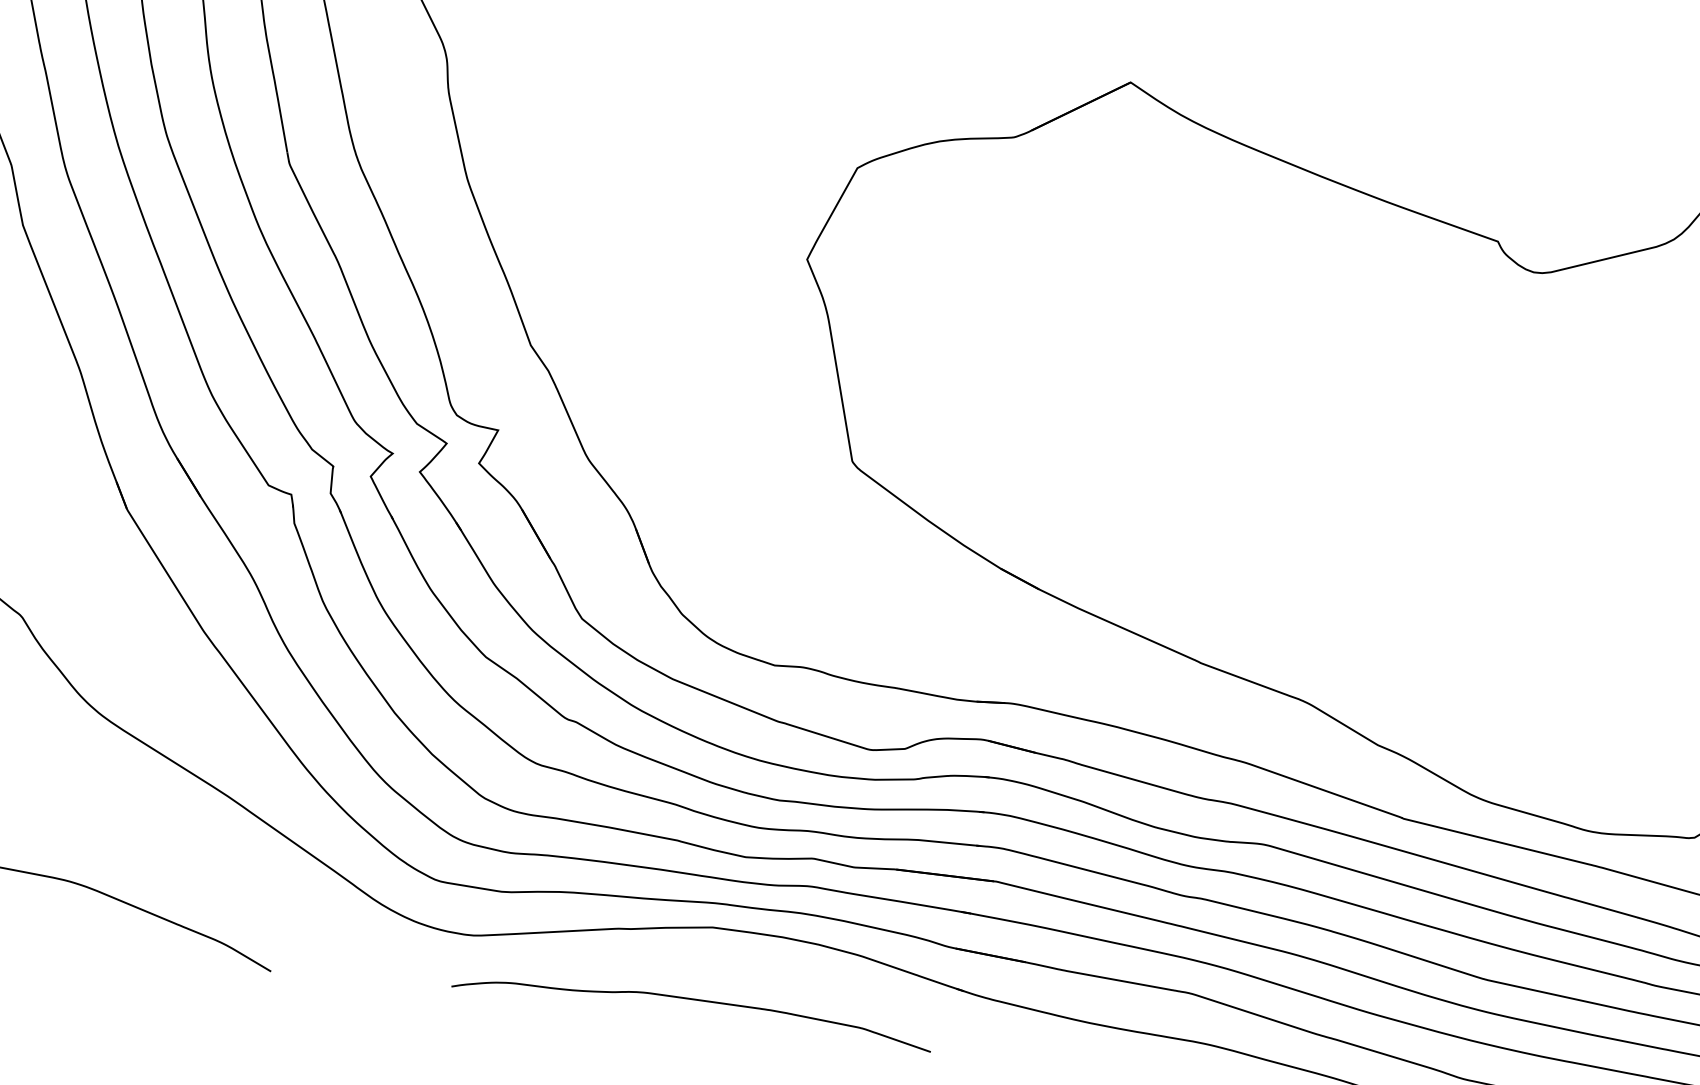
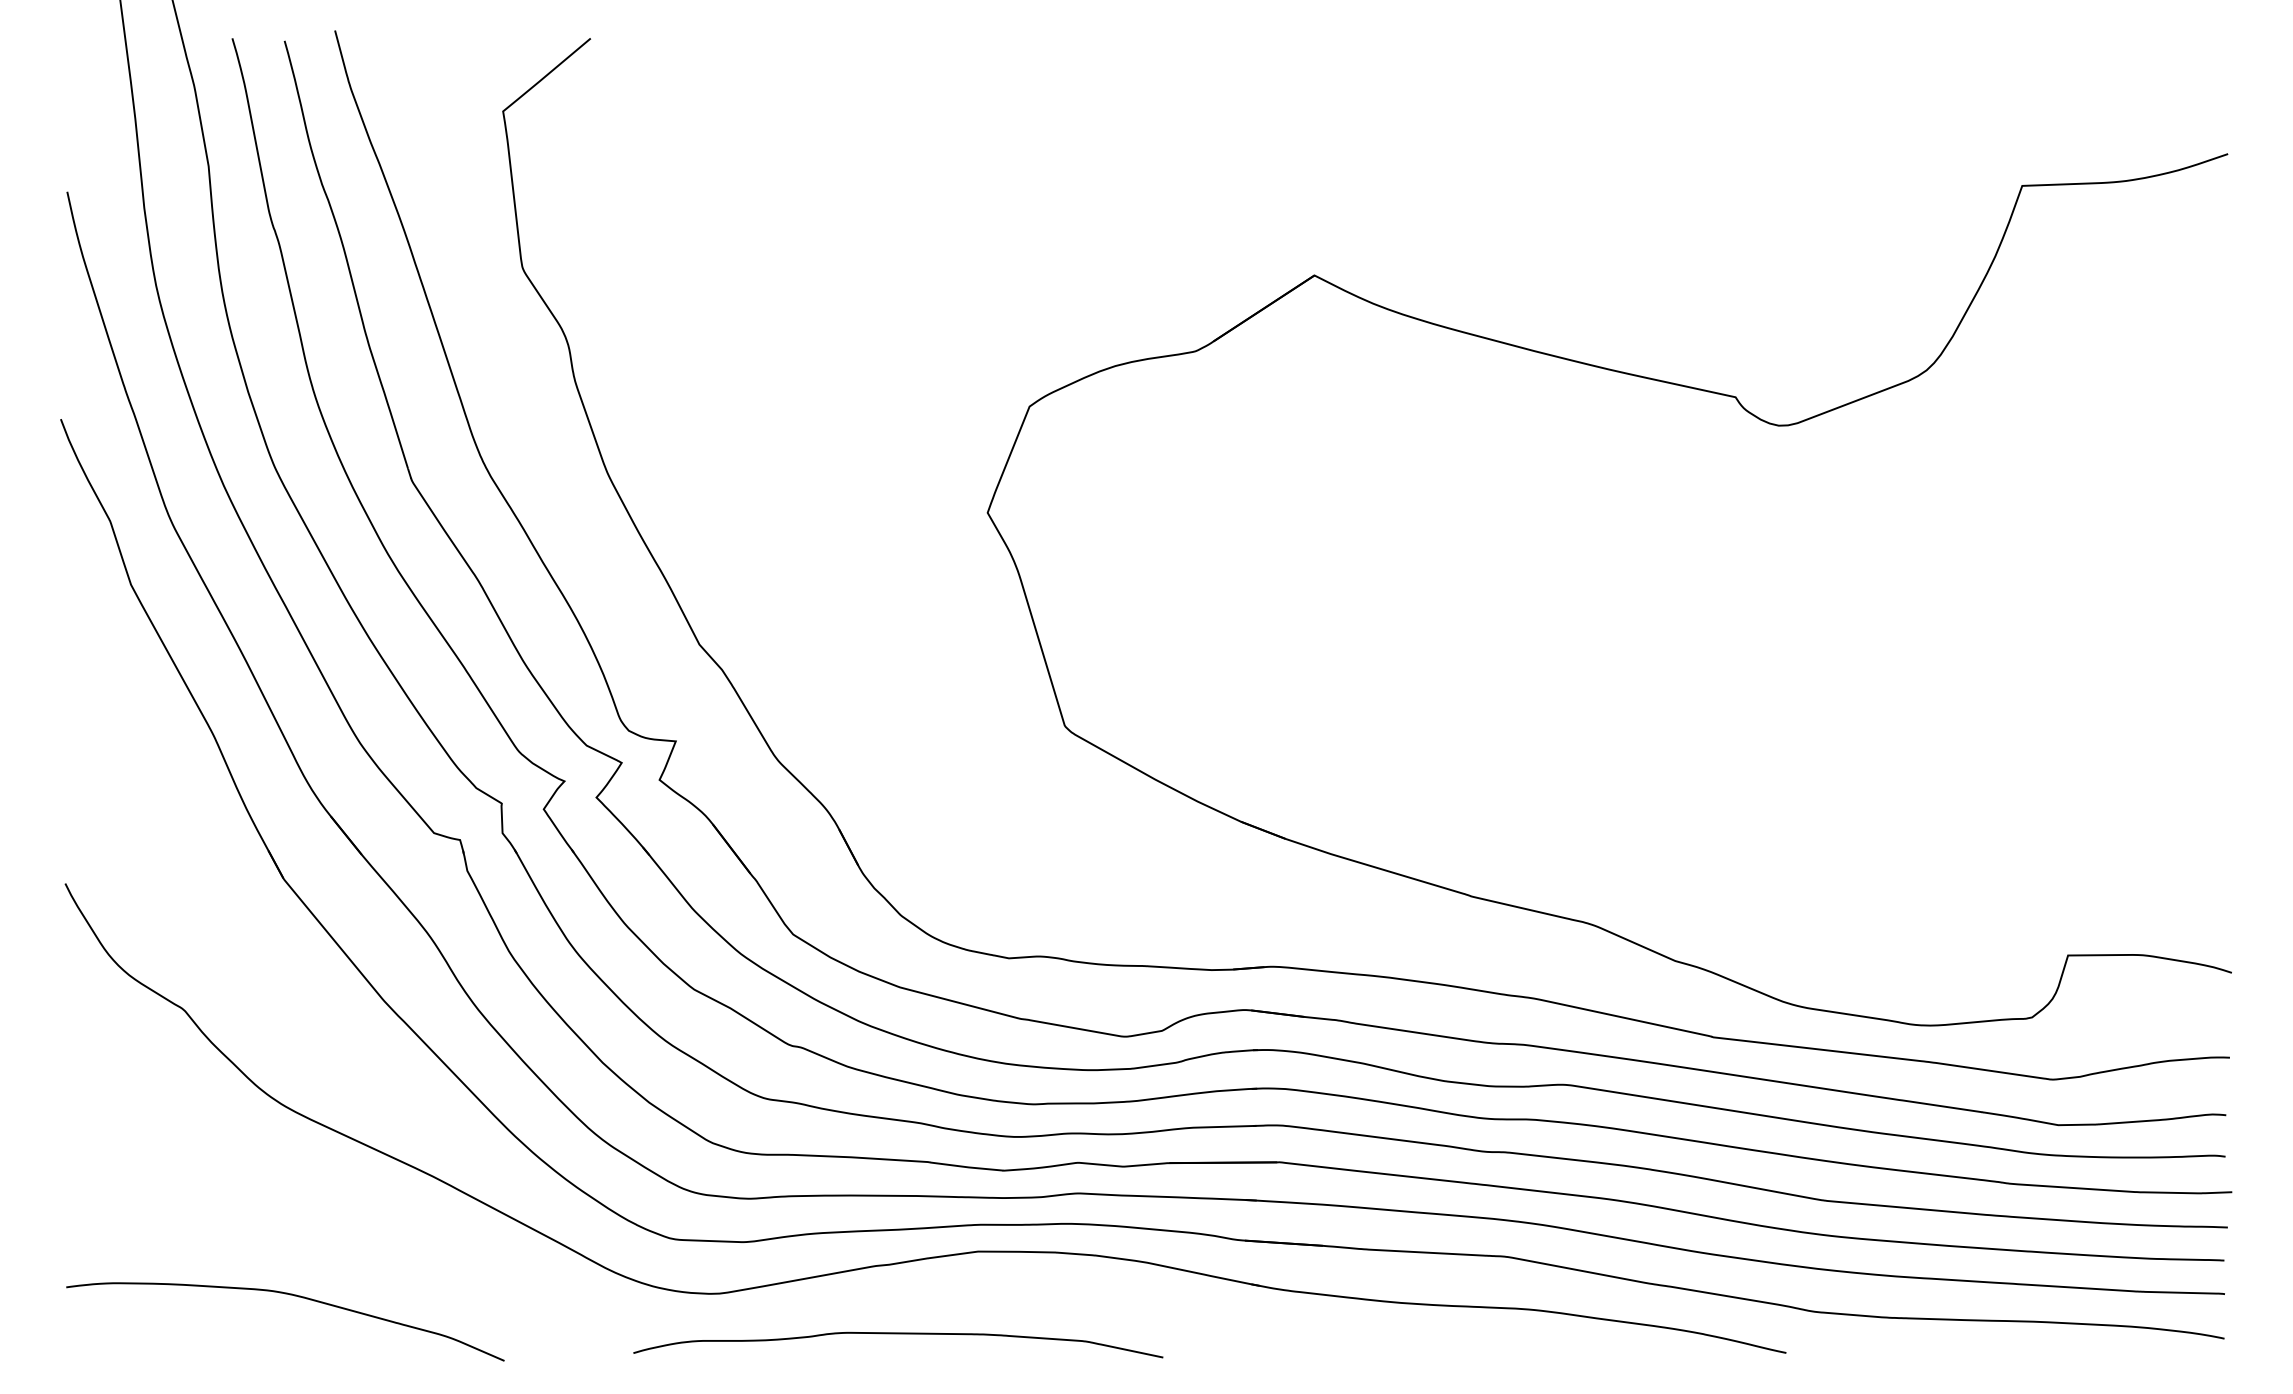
curve: (693, 1000) -> (898, 1334), moved

